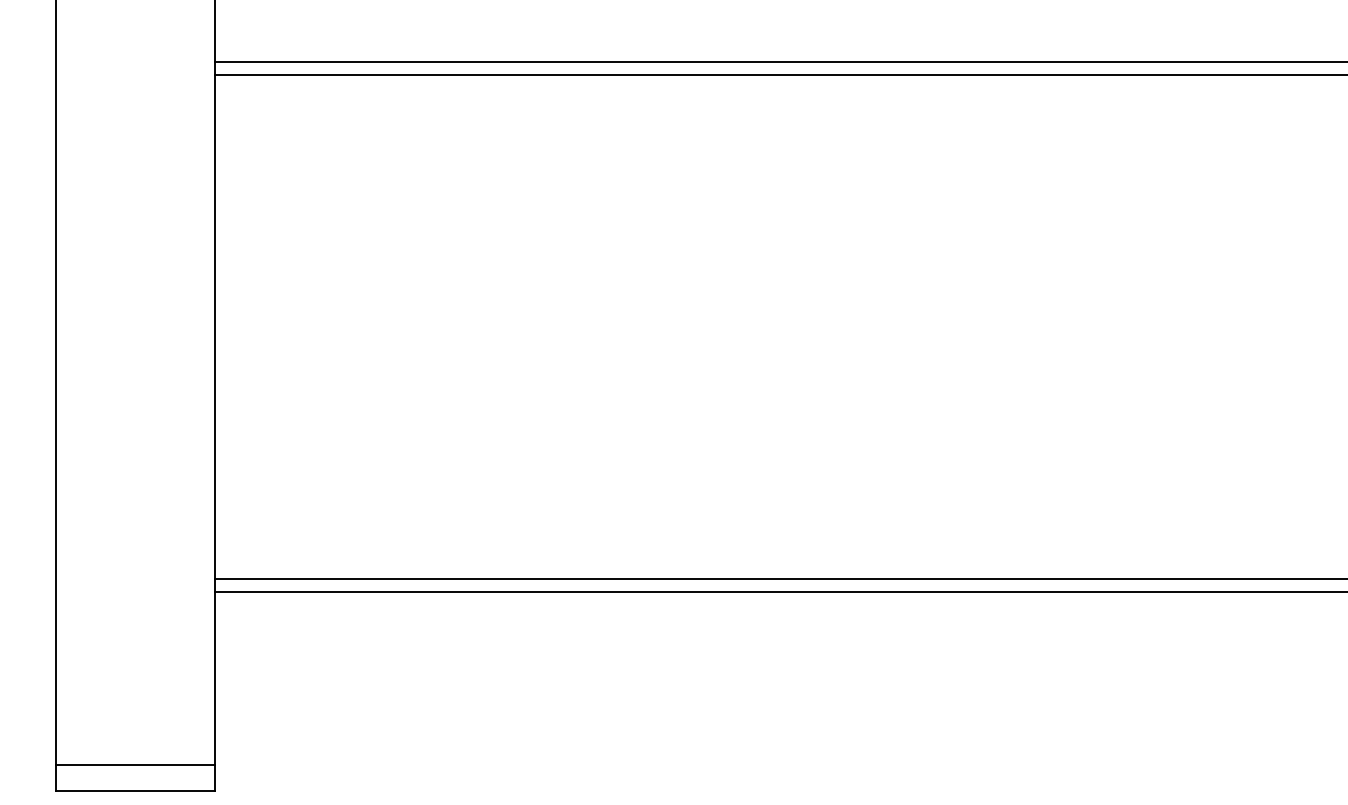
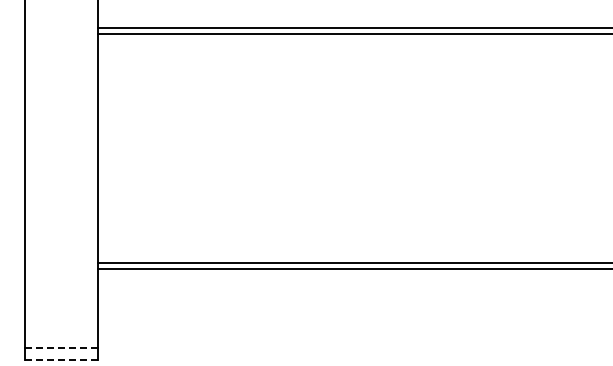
line: (137, 764) -> (62, 347), solid -> dashed
line: (135, 790) -> (61, 359), solid -> dashed

